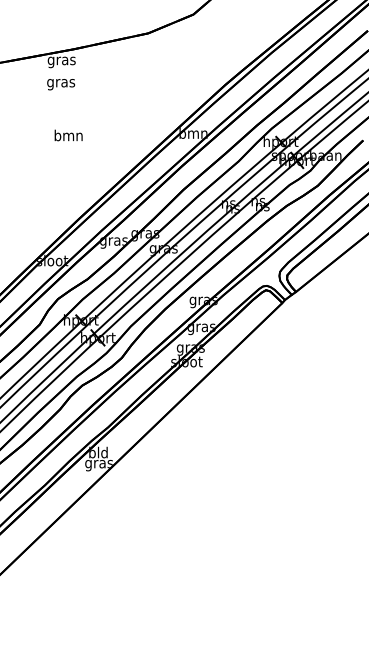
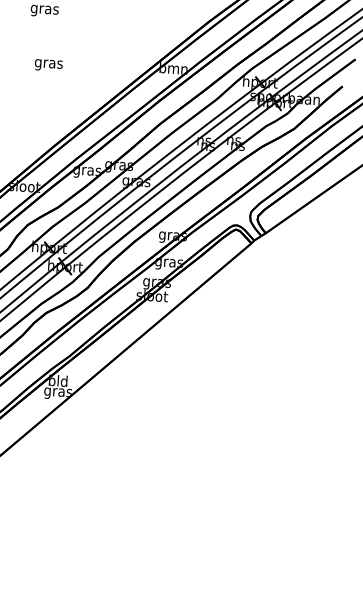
text: (68, 136) -> (48, 63), bmn -> gras

